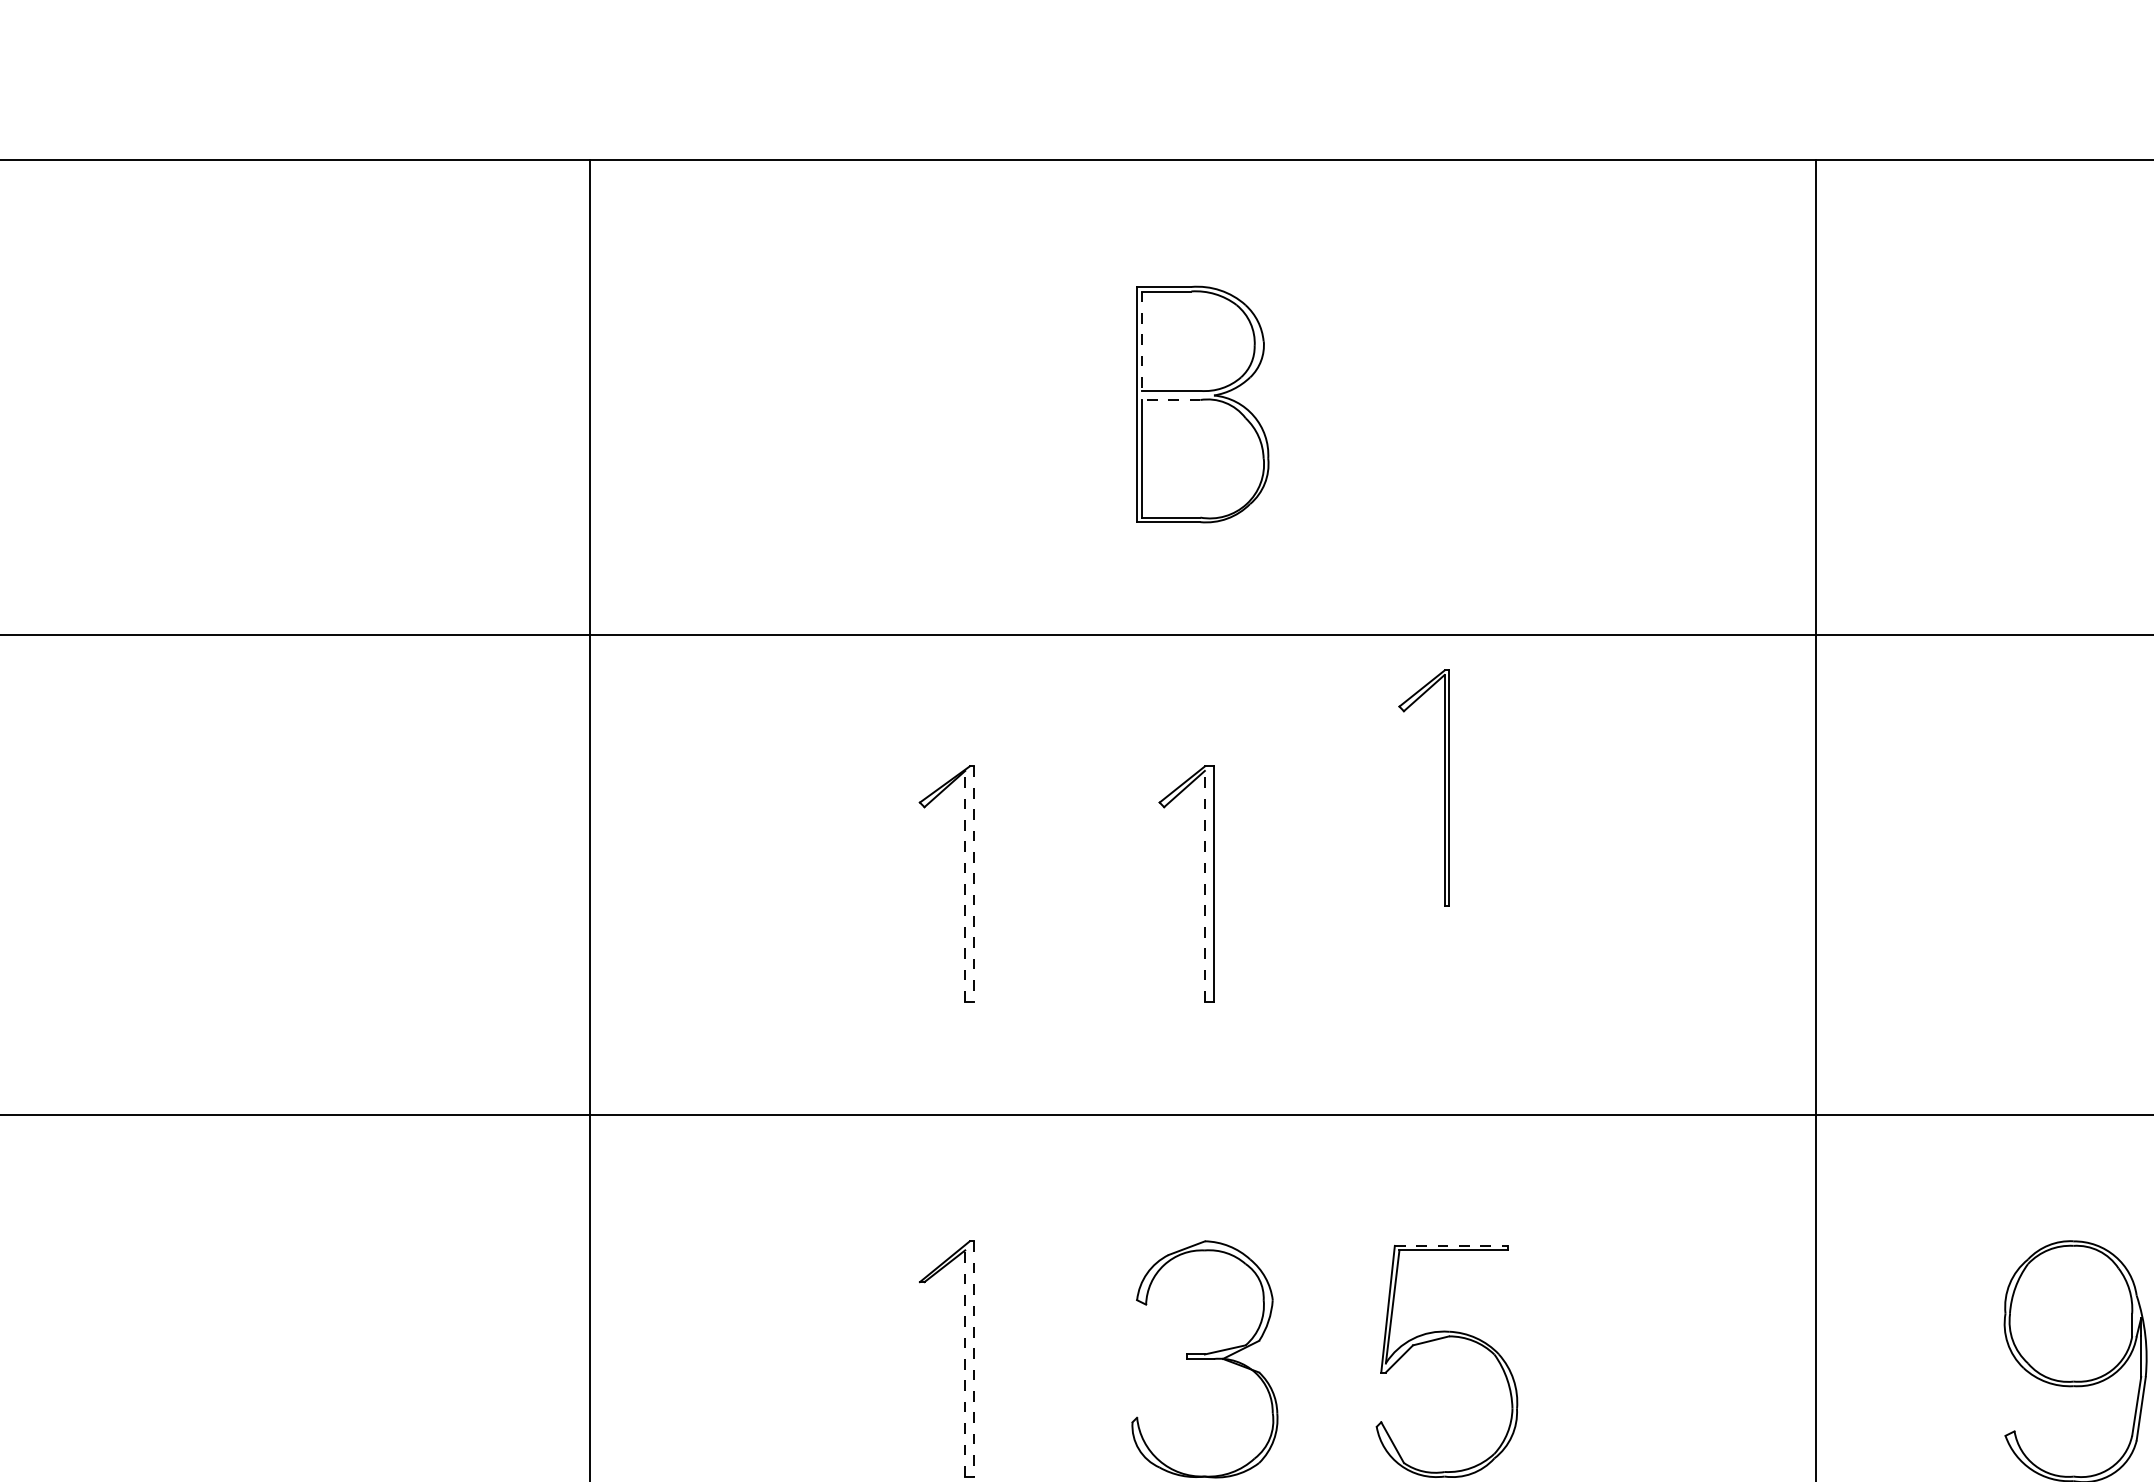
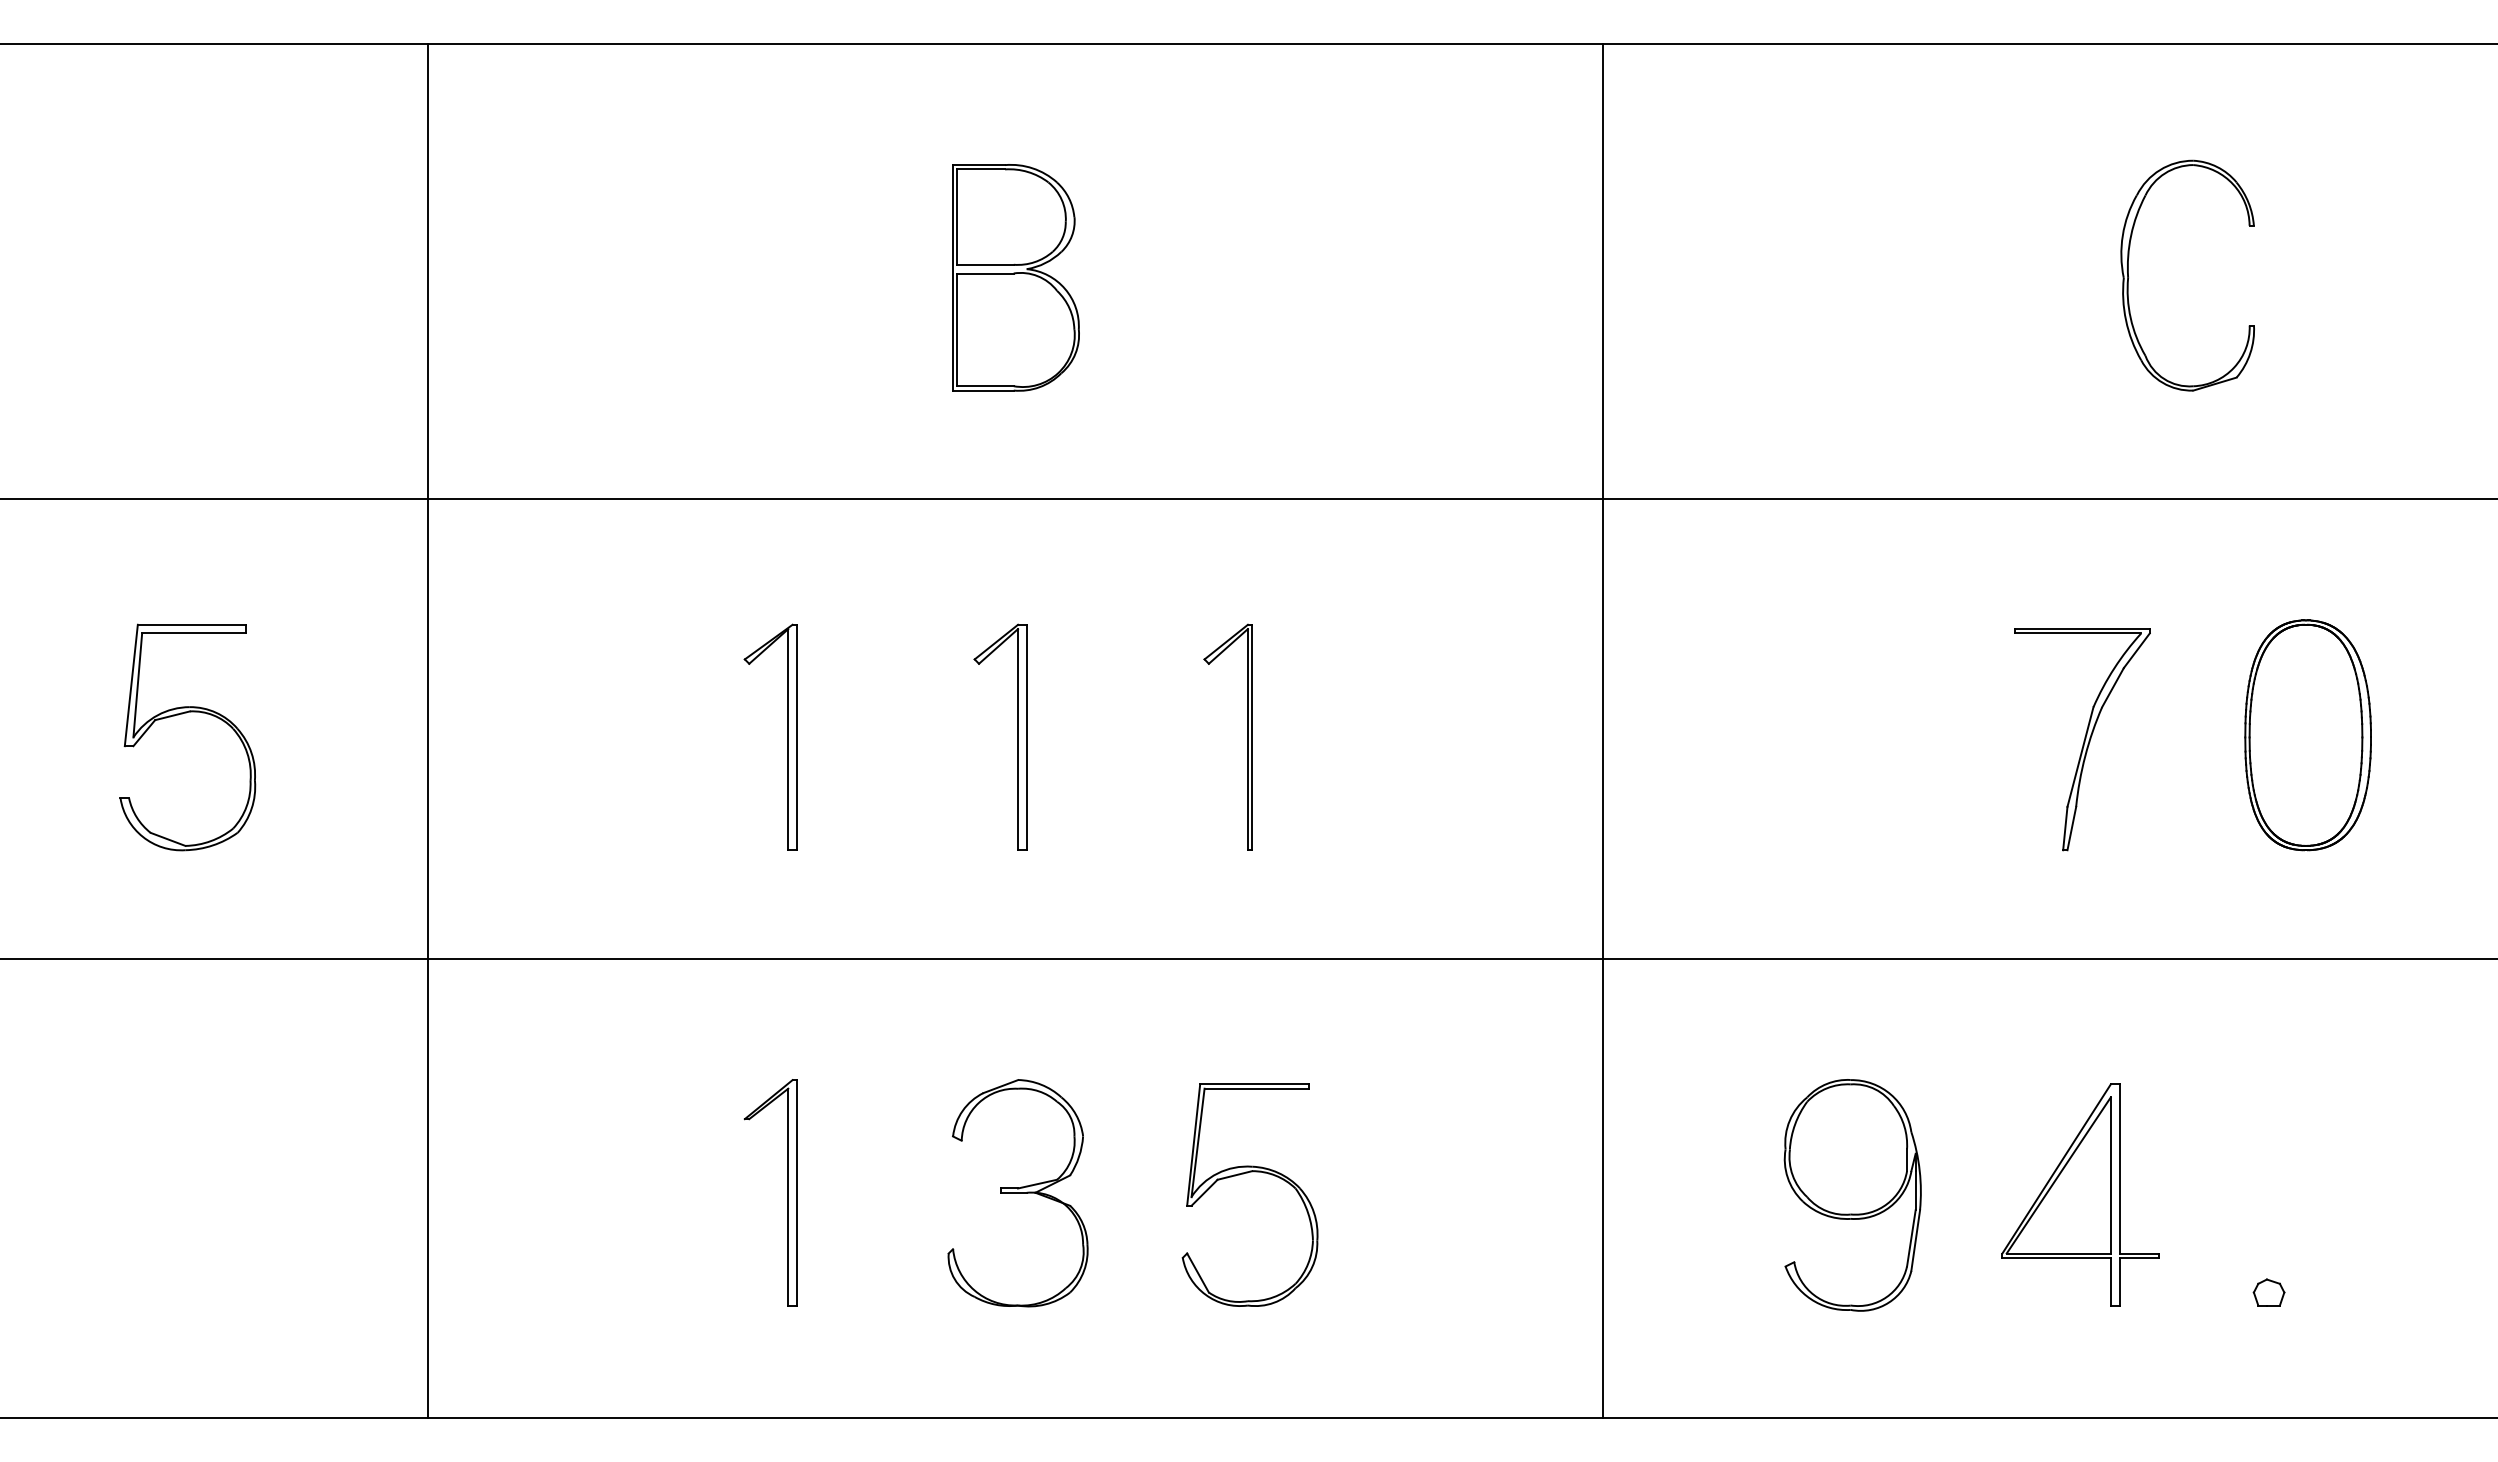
line: (1141, 341) -> (957, 217), dashed -> solid
line: (1170, 400) -> (985, 273), dashed -> solid
part: (1444, 787) -> (1247, 736), moved
part: (333, 860) -> (182, 714), added
line: (973, 884) -> (796, 737), dashed -> solid
line: (965, 886) -> (788, 739), dashed -> solid
line: (1205, 886) -> (1018, 739), dashed -> solid
line: (1451, 1245) -> (1254, 1084), dashed -> solid
line: (973, 1358) -> (796, 1192), dashed -> solid
line: (965, 1362) -> (788, 1196), dashed -> solid

